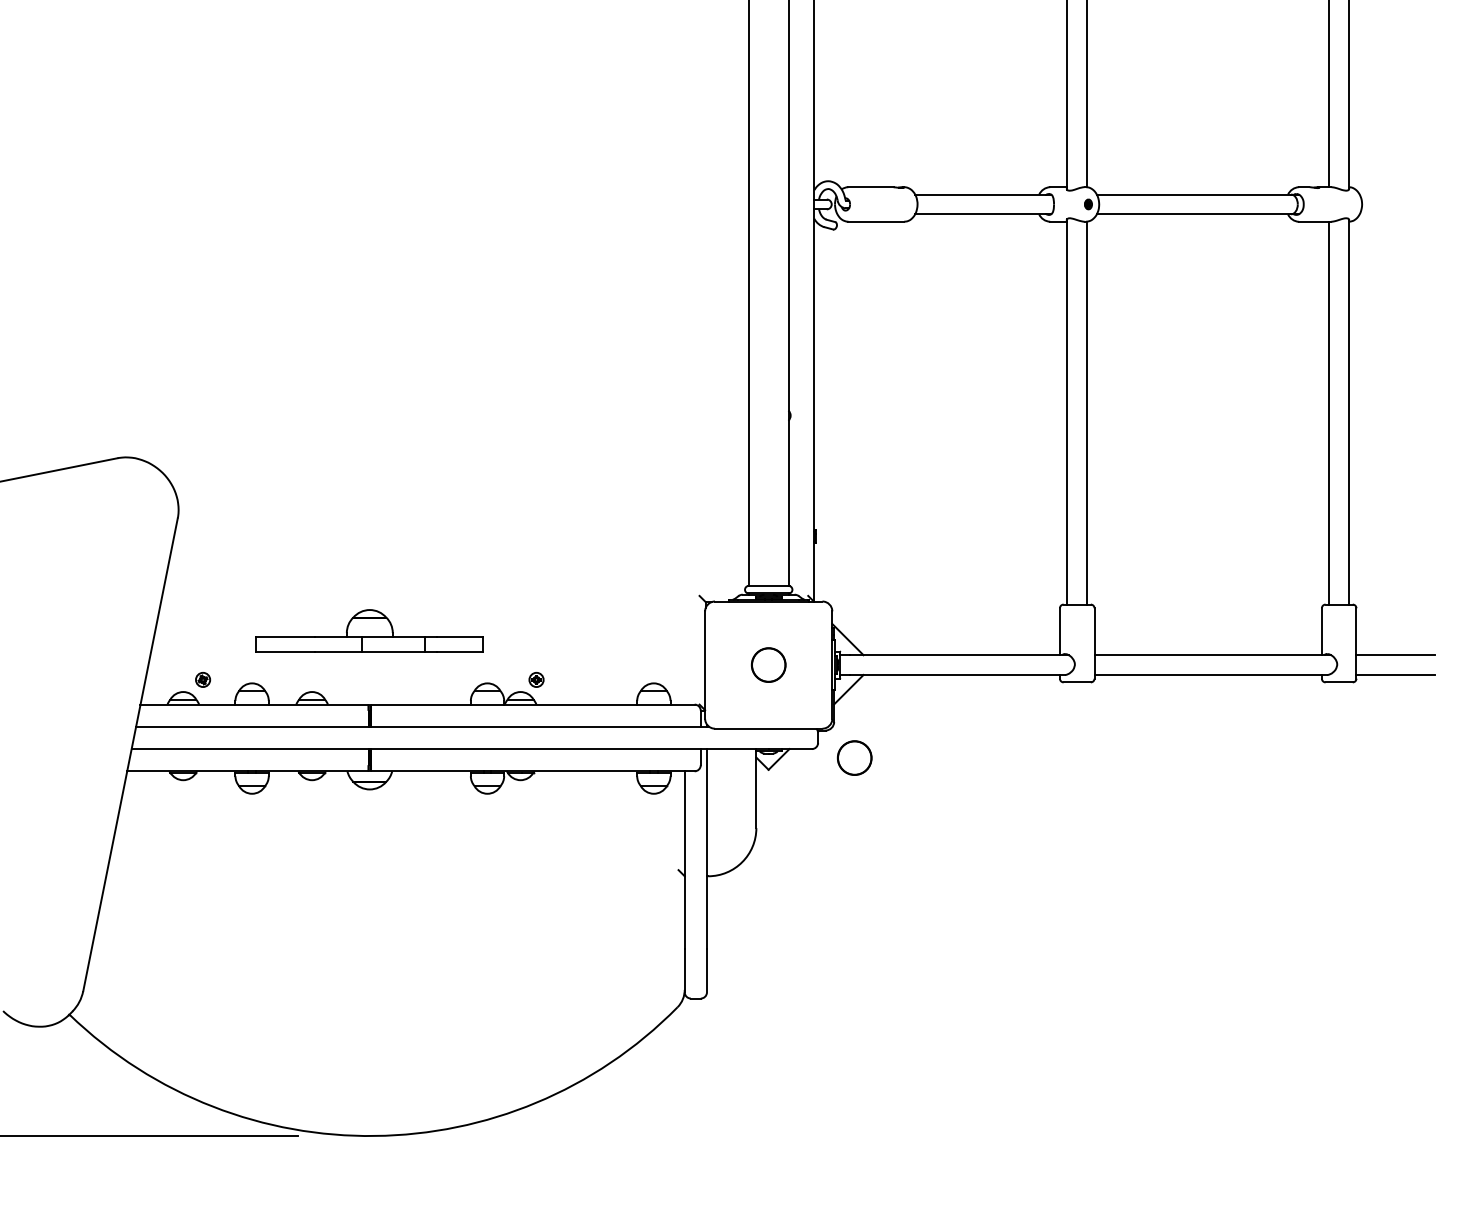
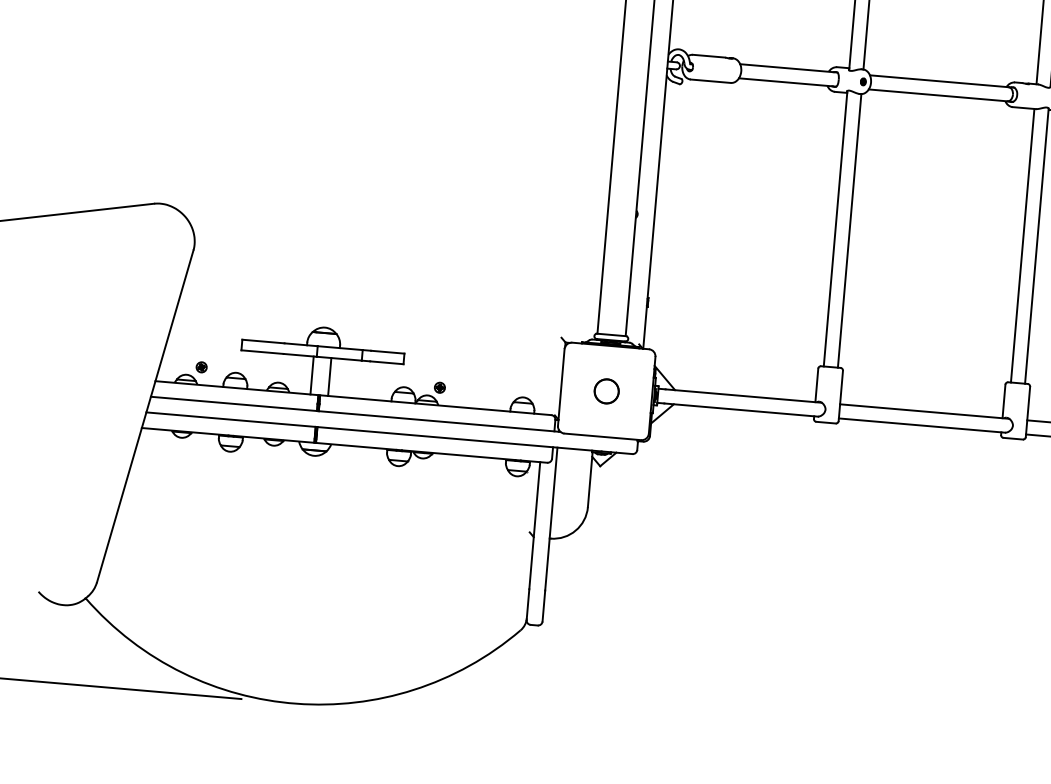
line: (357, 677) -> (312, 375), added
line: (382, 677) -> (330, 376), added
part: (854, 757) -> (662, 462), removed

